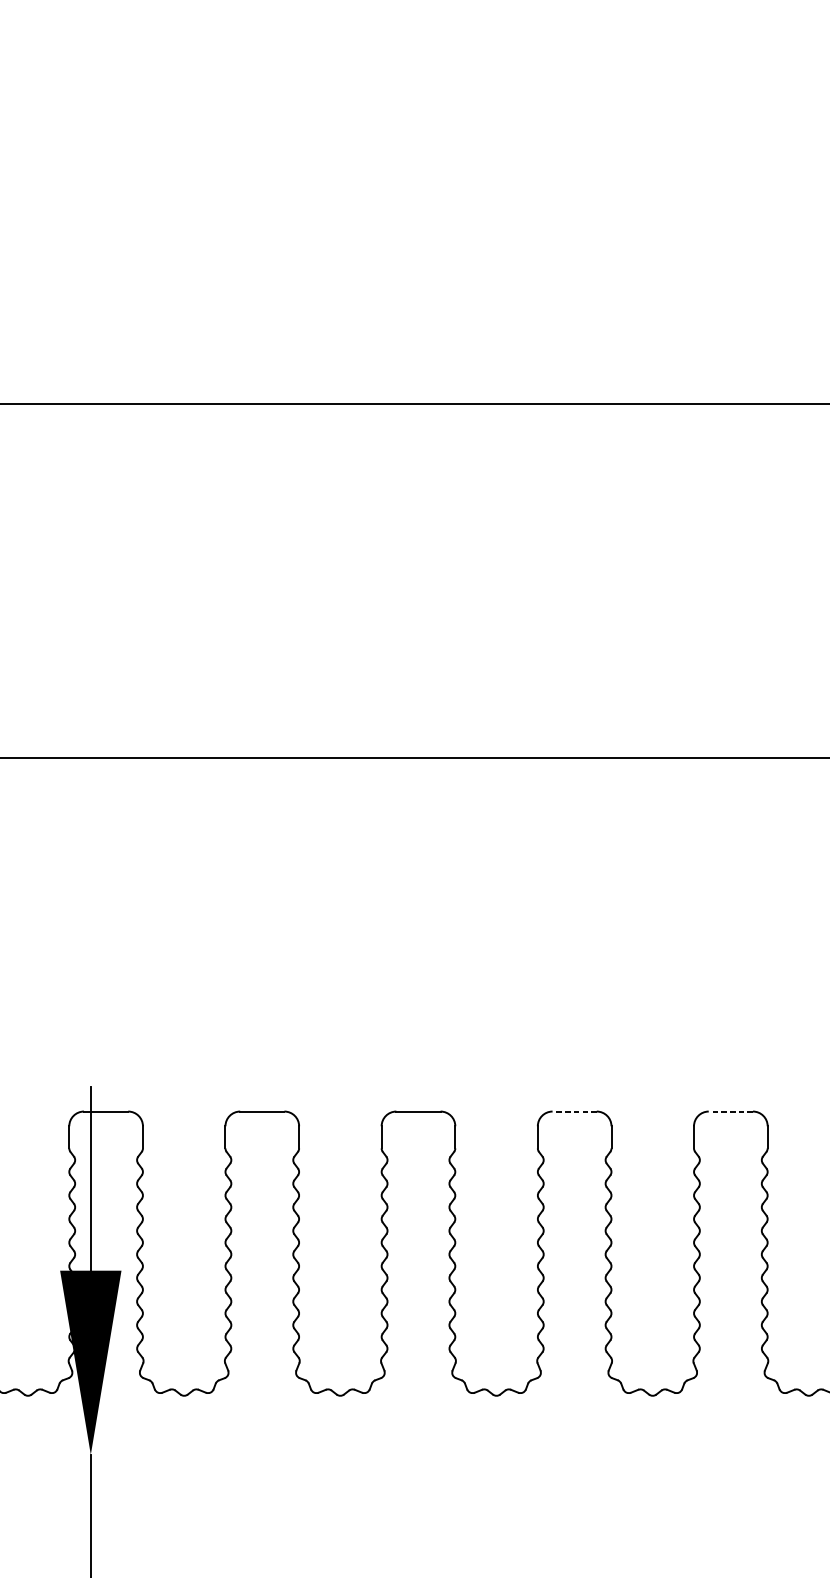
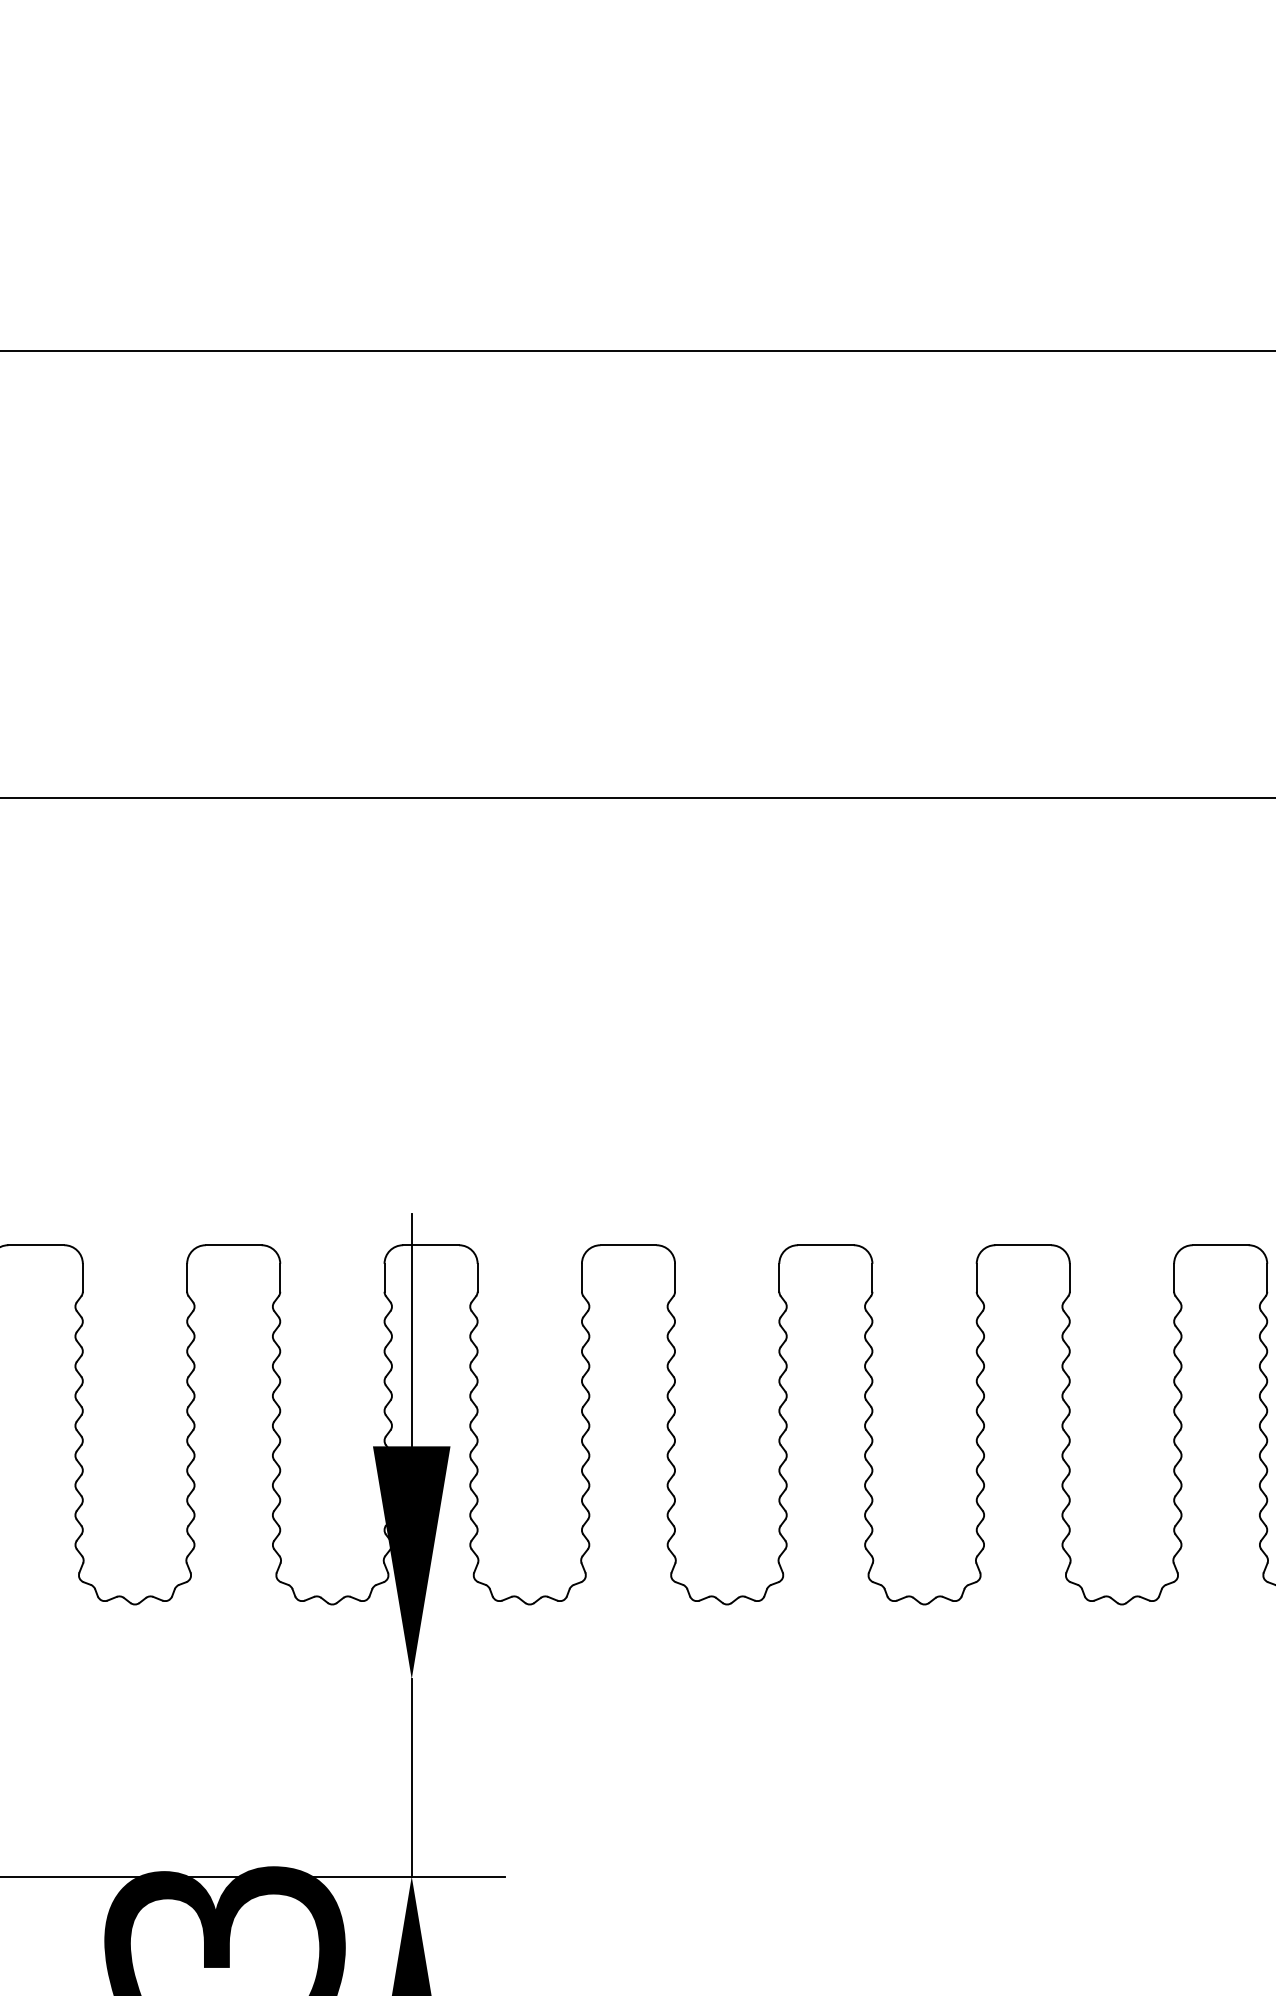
line: (574, 1111) -> (1023, 1245), dashed -> solid
line: (730, 1111) -> (1220, 1245), dashed -> solid

